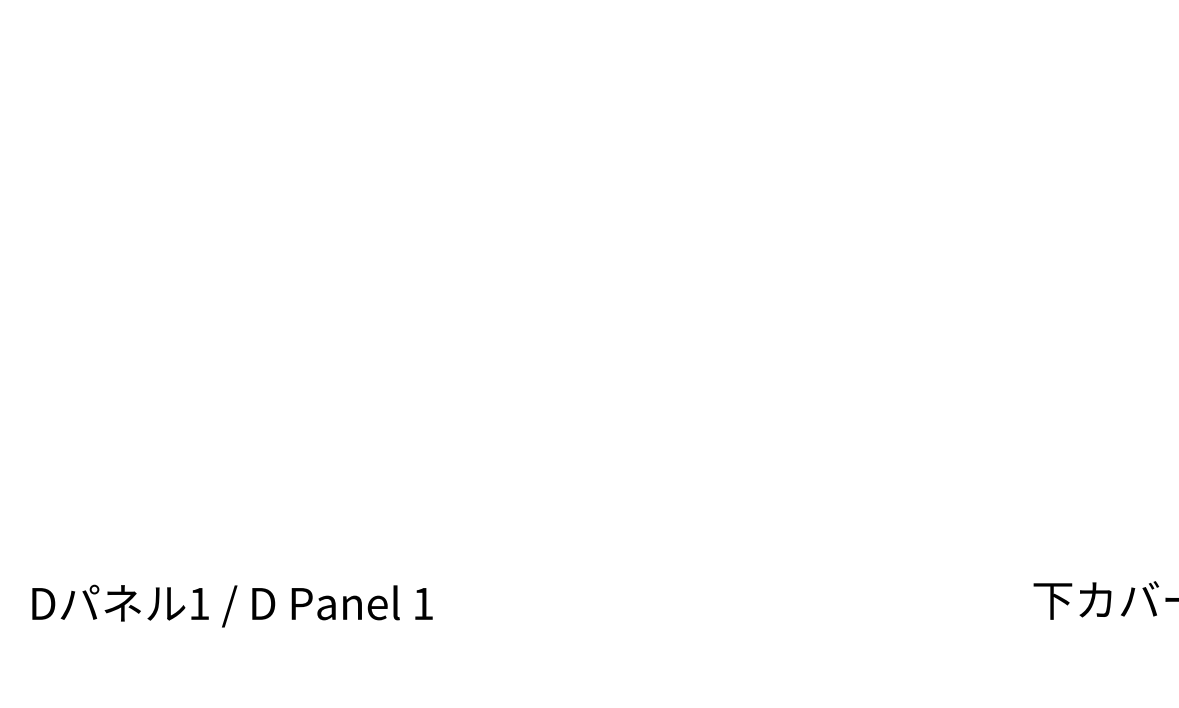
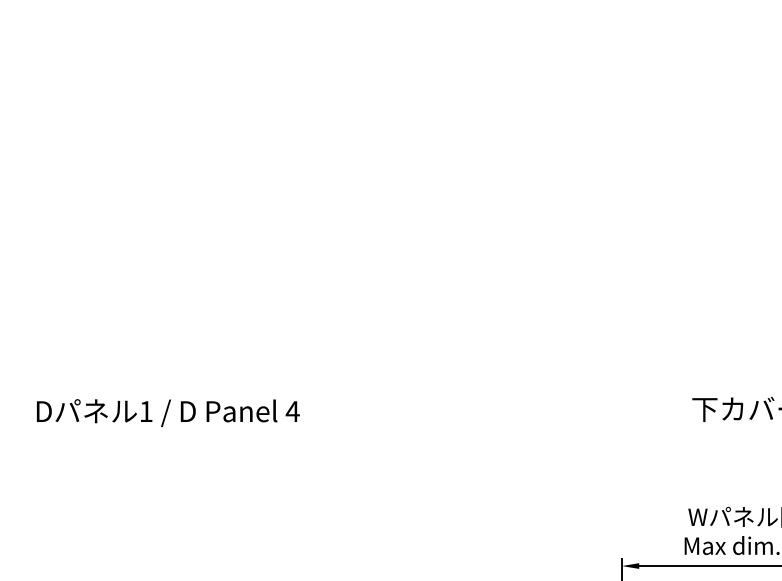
text: (422, 603) -> (292, 411), 1 -> 4

